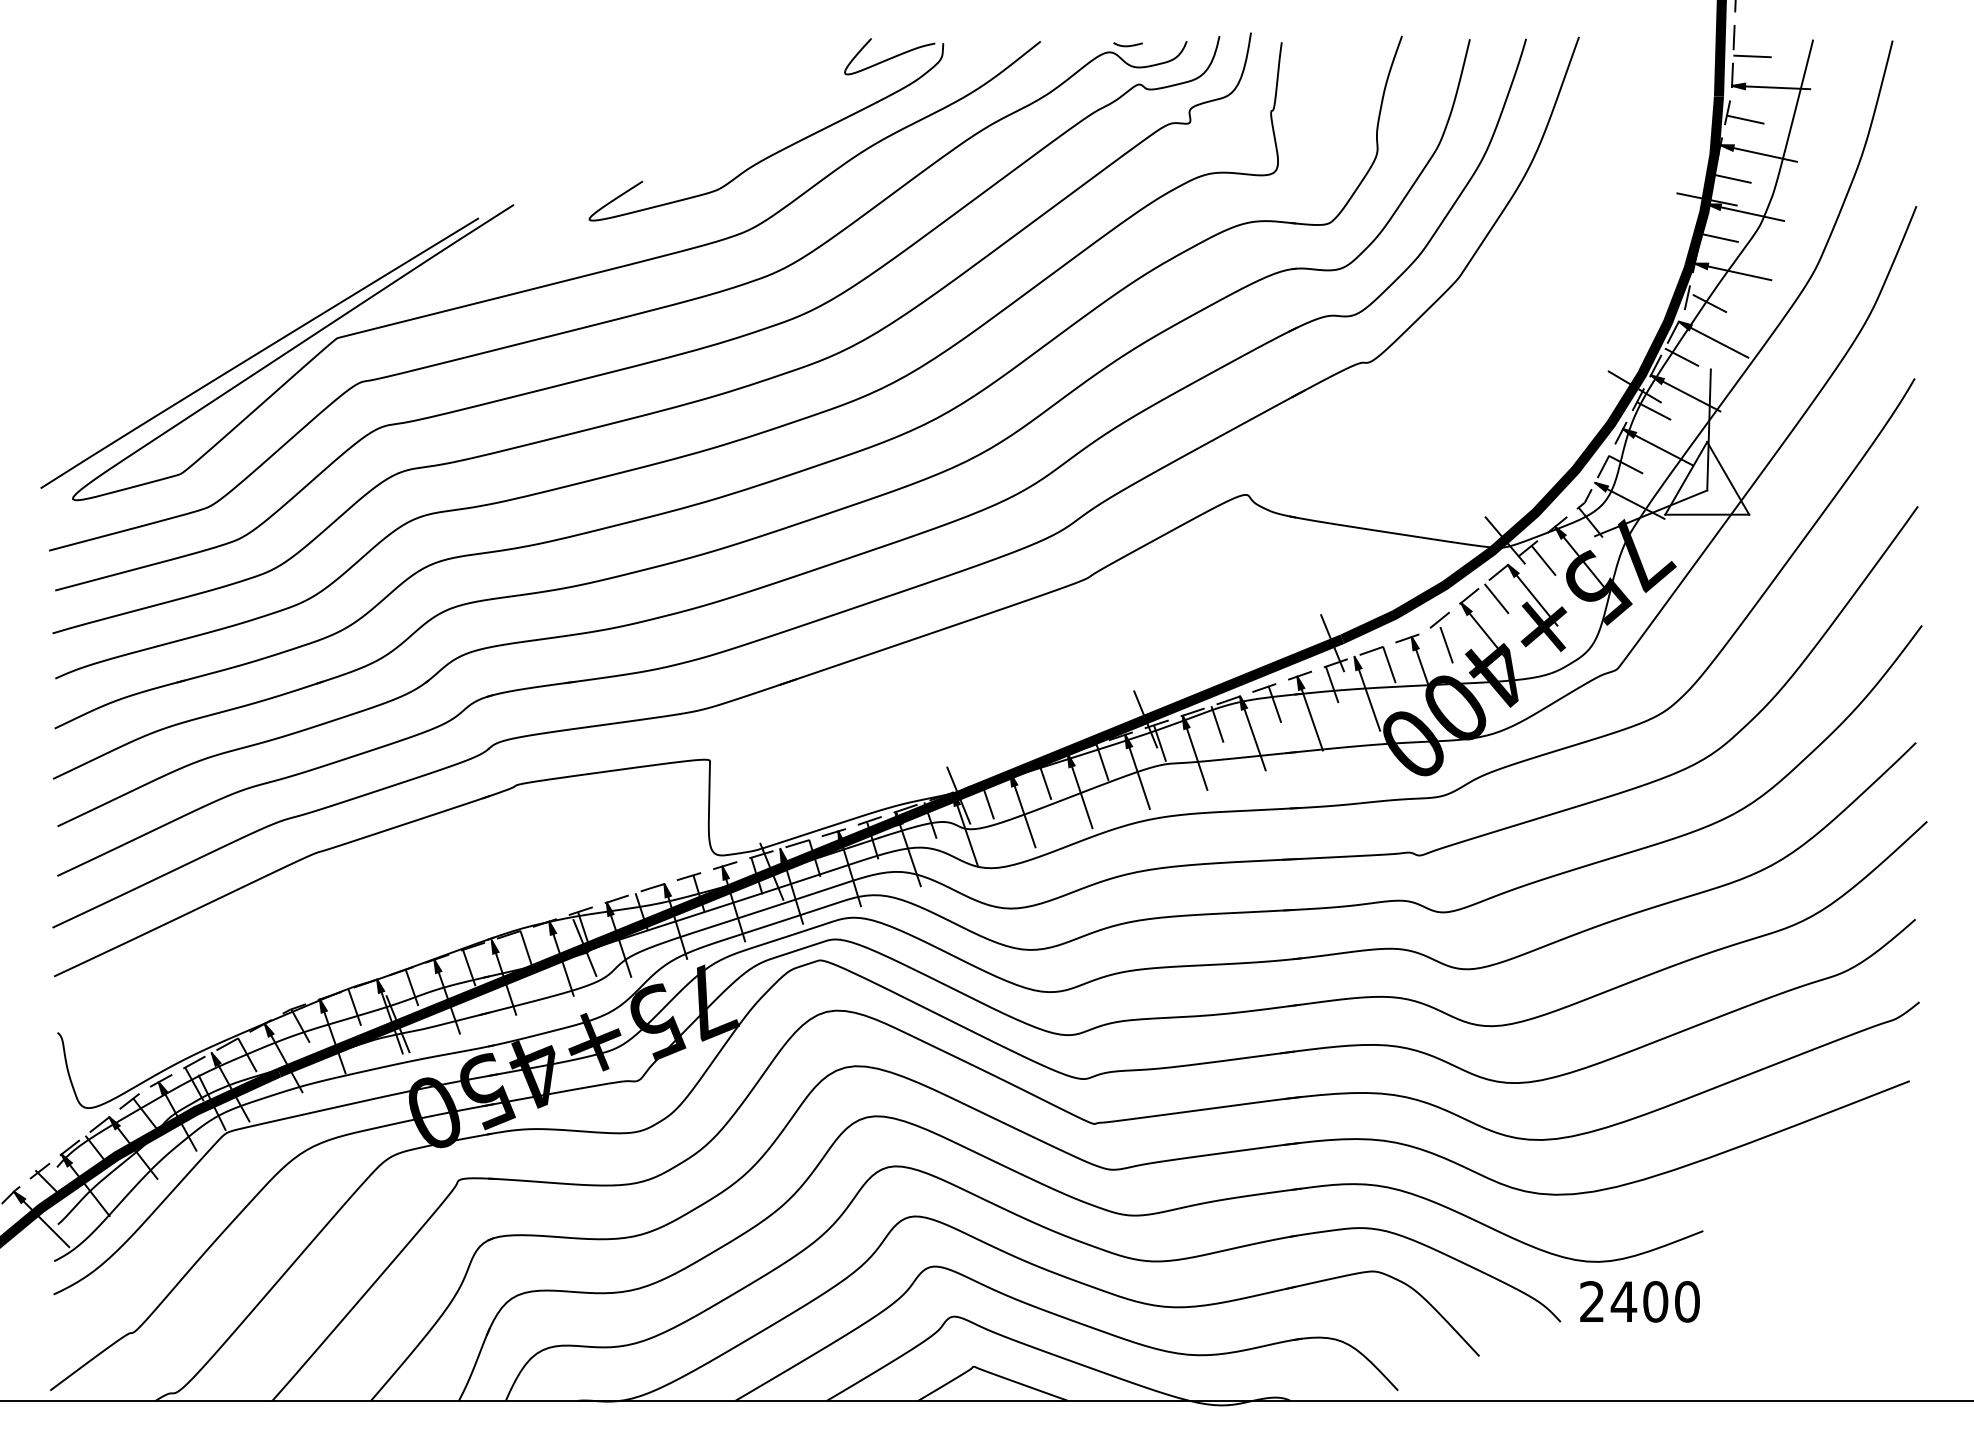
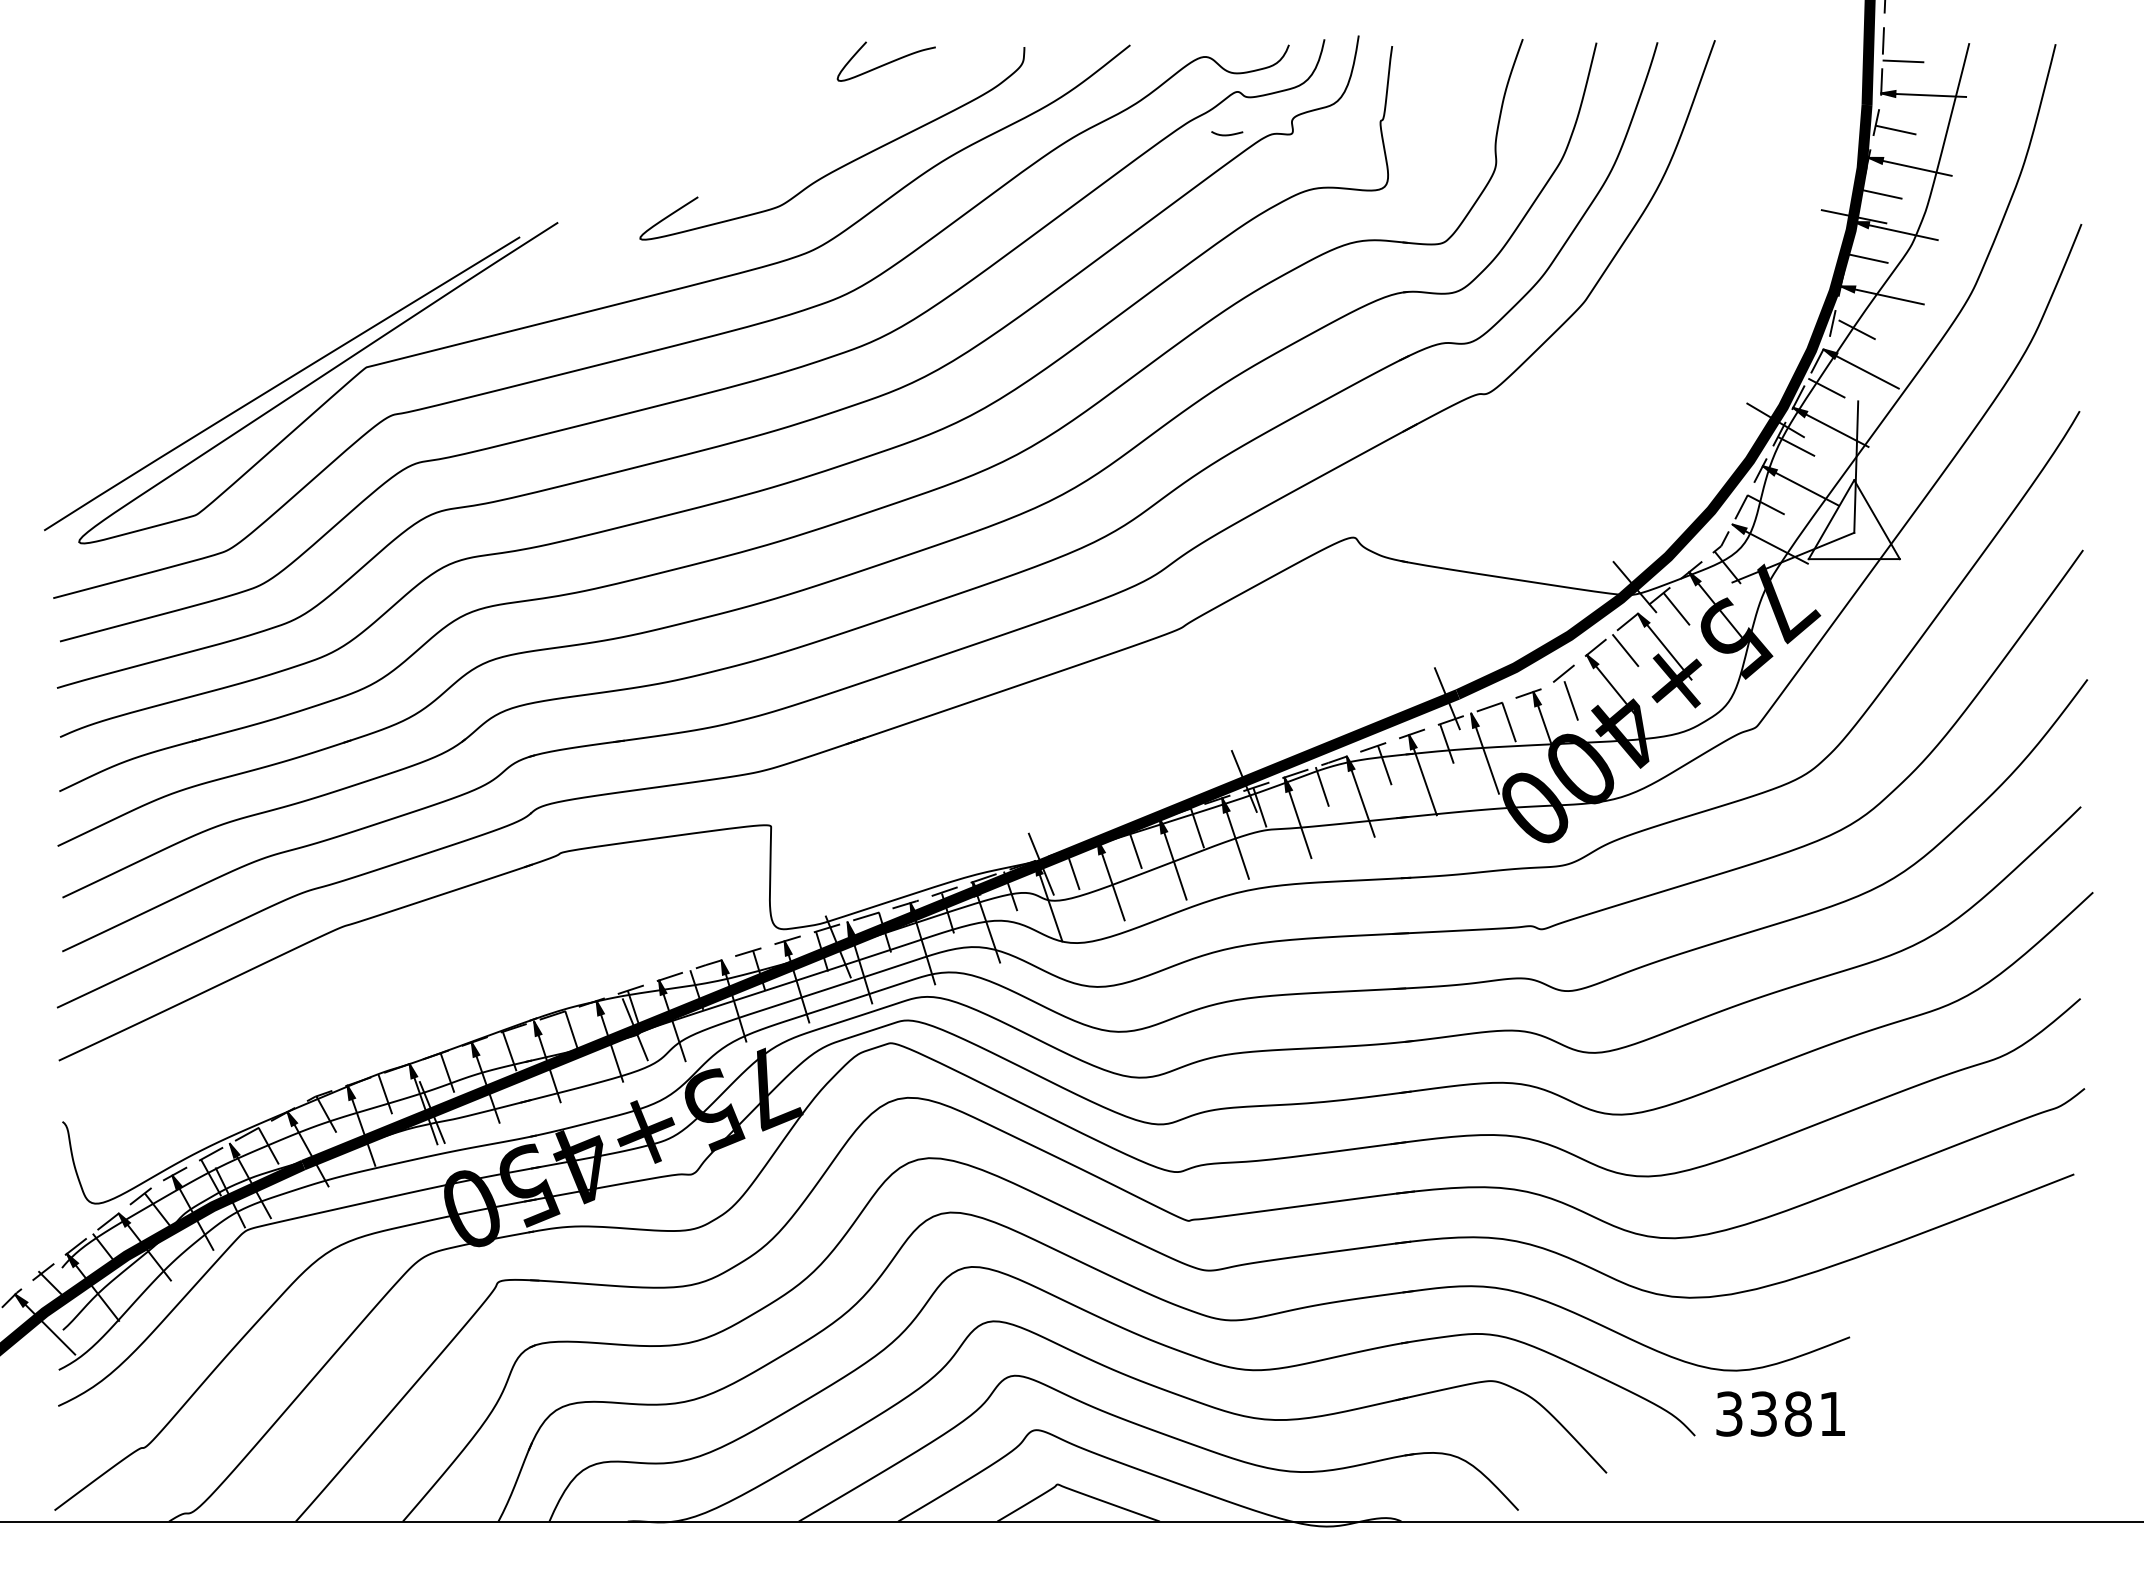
curve: (1128, 45) -> (1227, 134), moved
curve: (888, 58) -> (885, 63), moved
text: (1640, 1301) -> (1781, 1413), 2400 -> 3381

